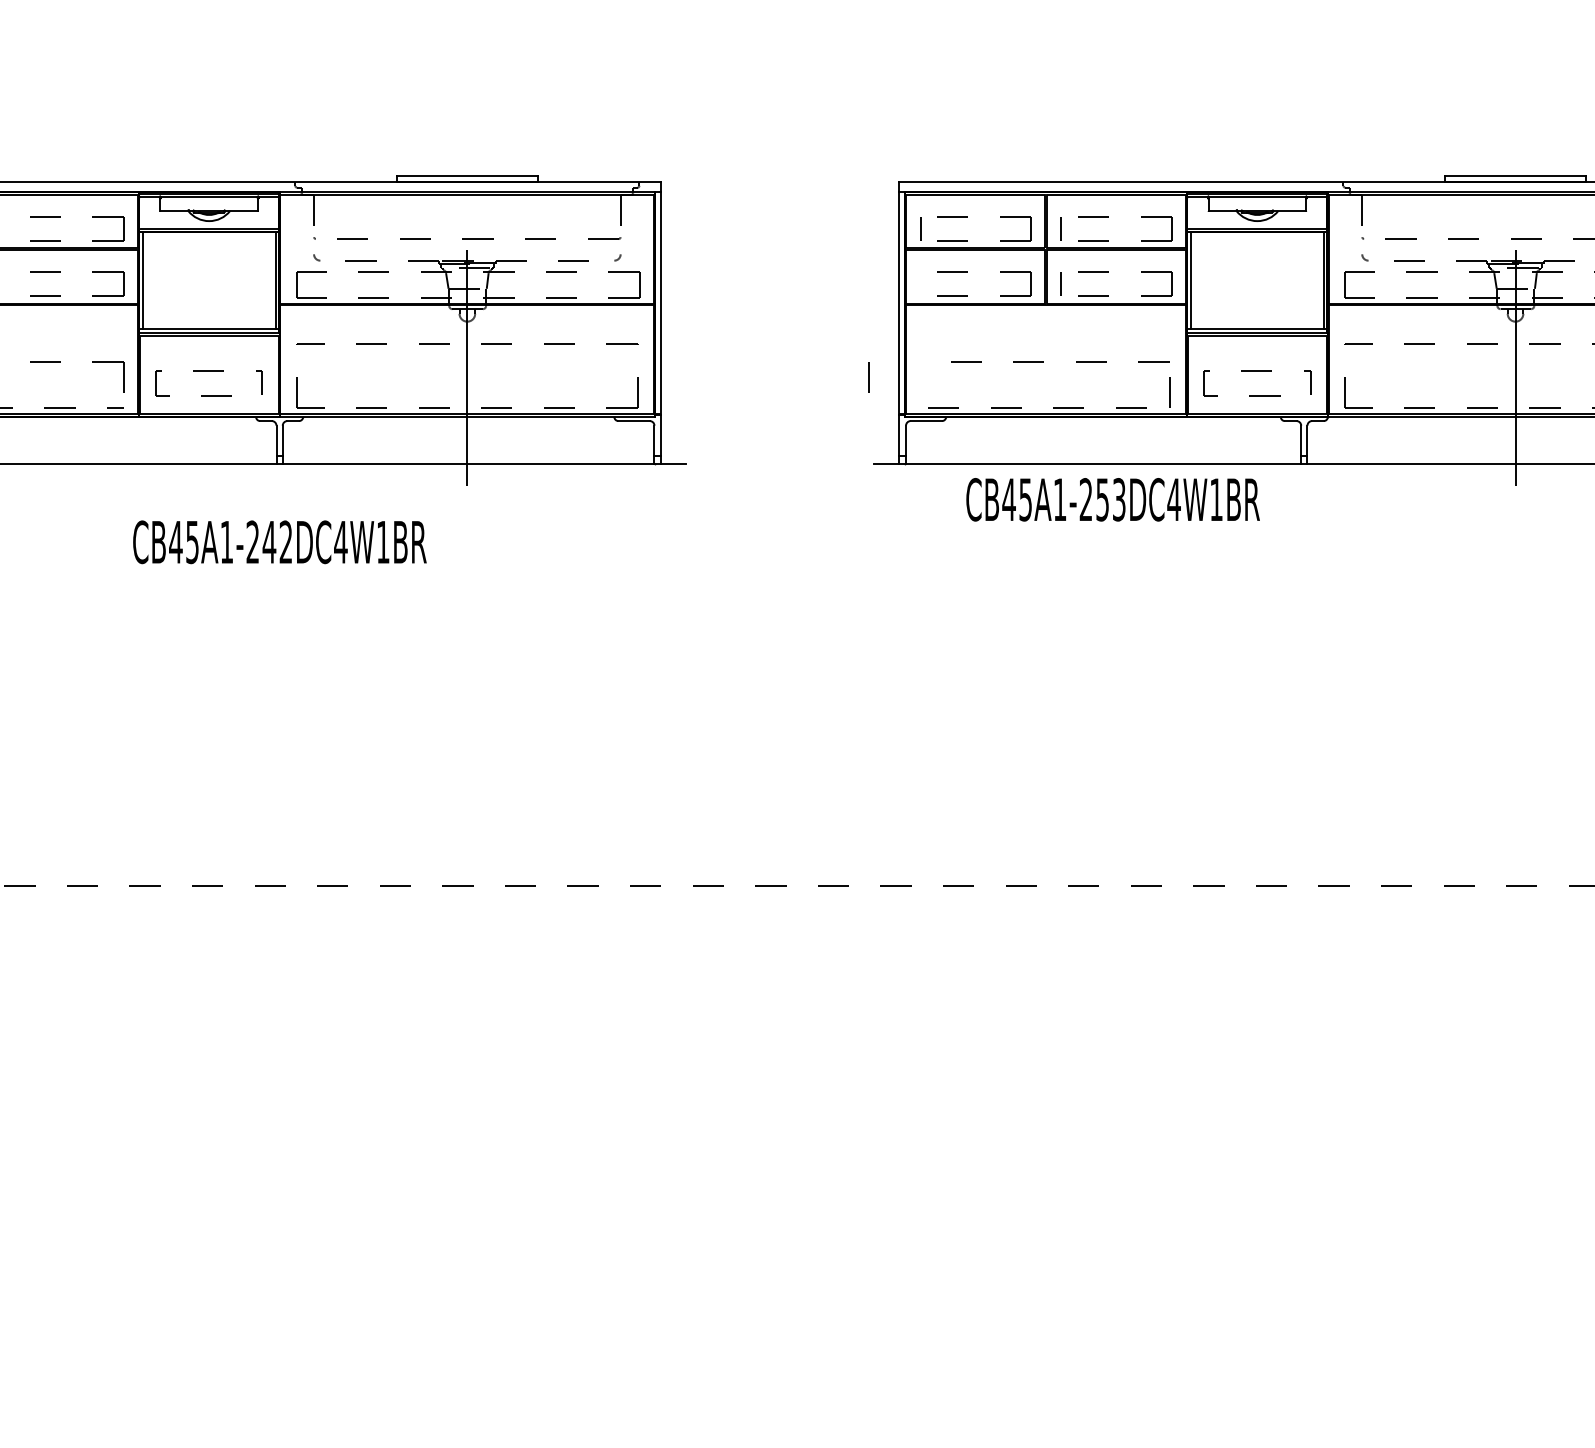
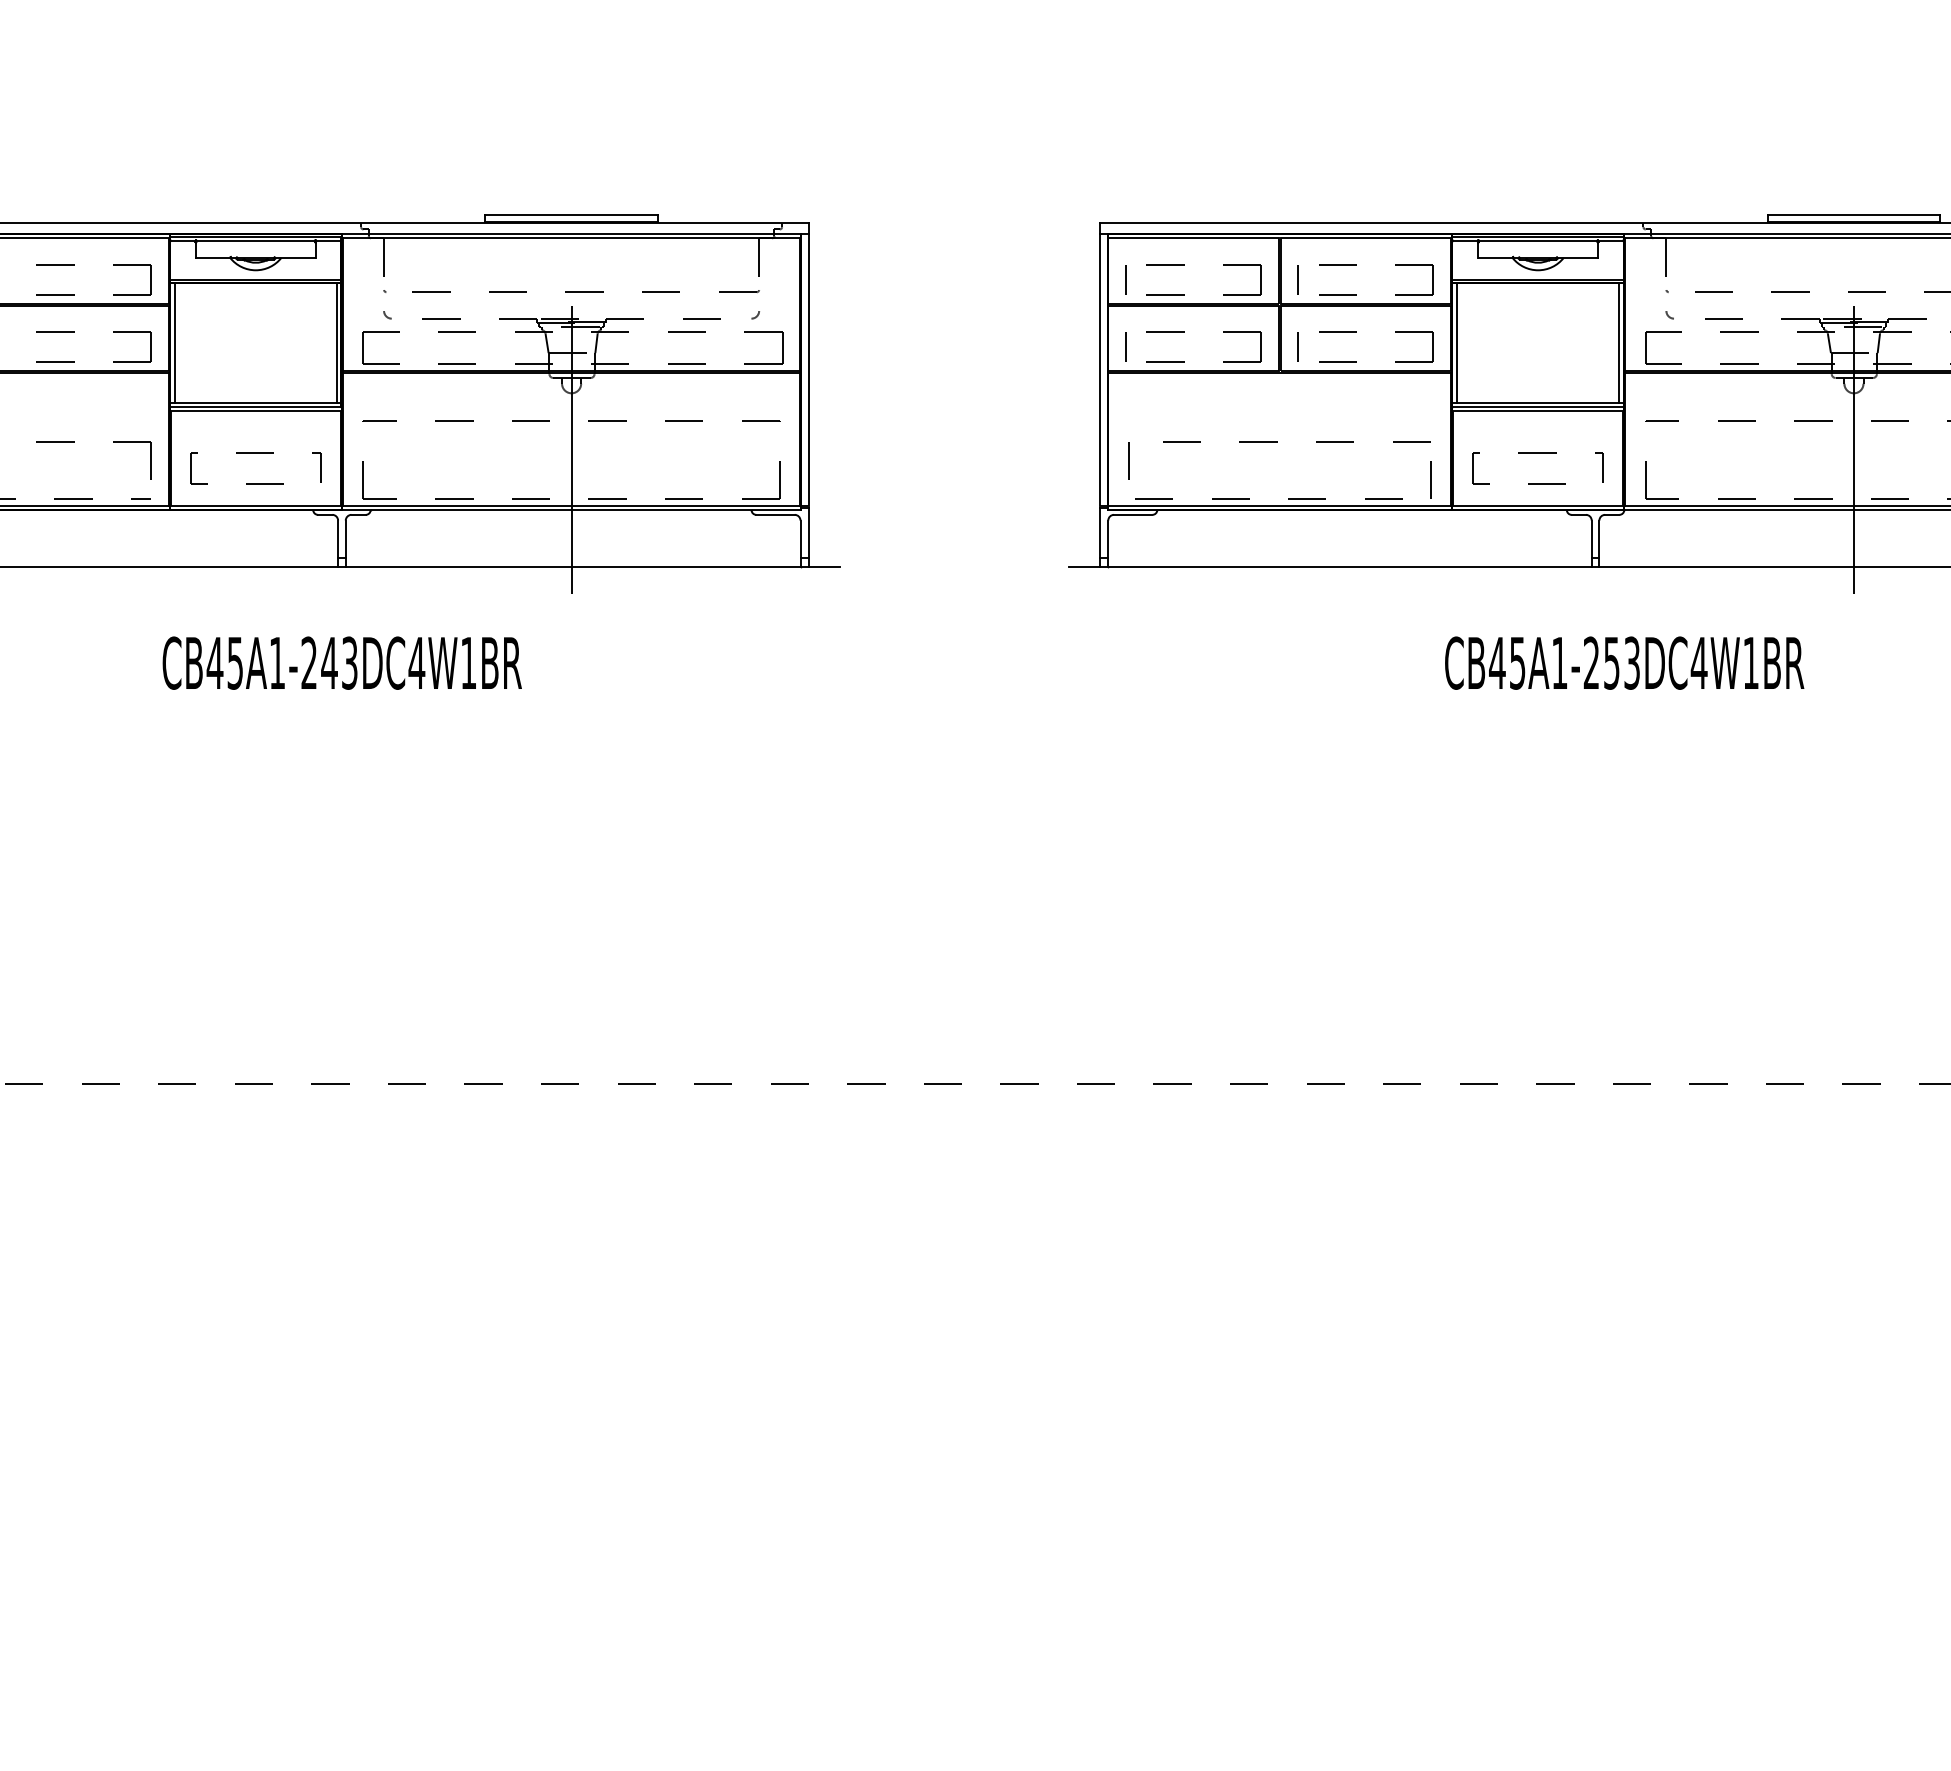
line: (920, 284) -> (1126, 347), added
line: (868, 376) -> (1128, 460), moved
text: (1113, 499) -> (1624, 662), moved
text: (285, 541) -> (349, 662), CB45A1-242DC4W1BR -> CB45A1-243DC4W1BR

